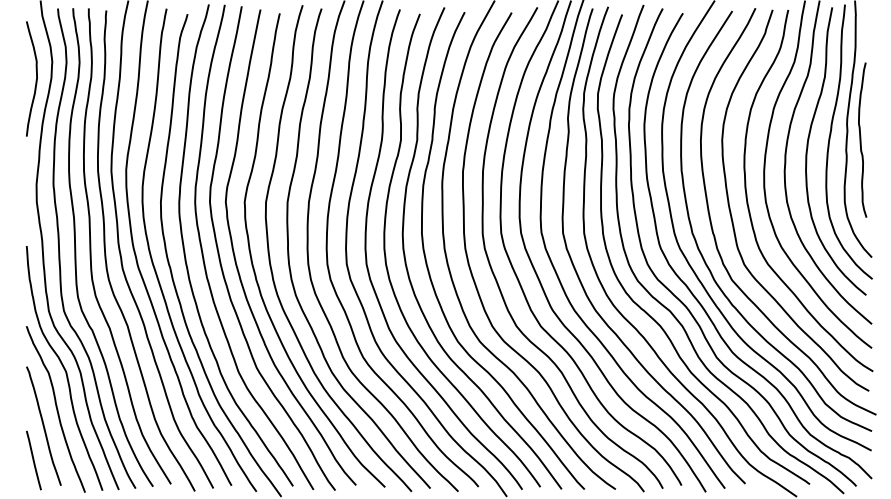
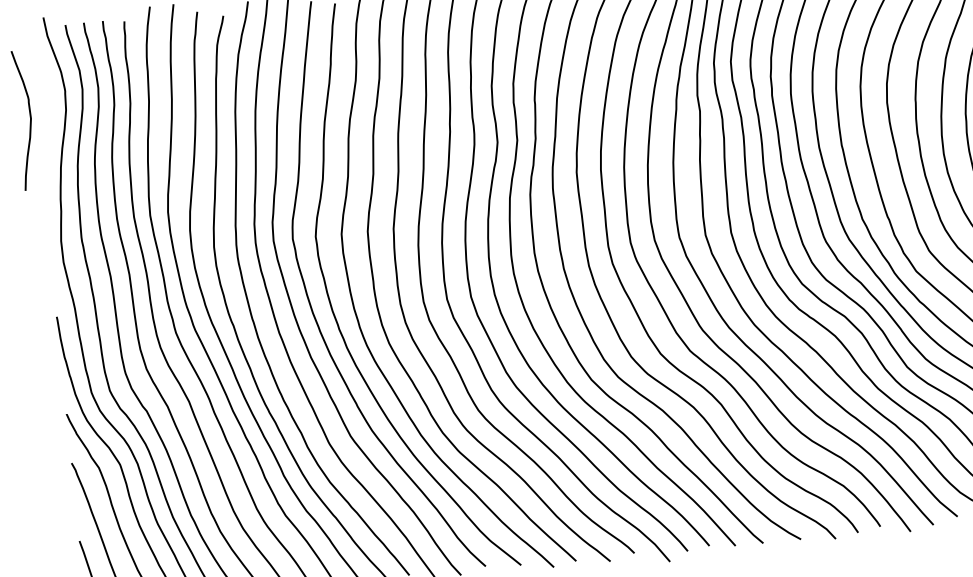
curve: (35, 80) -> (29, 121), moved

